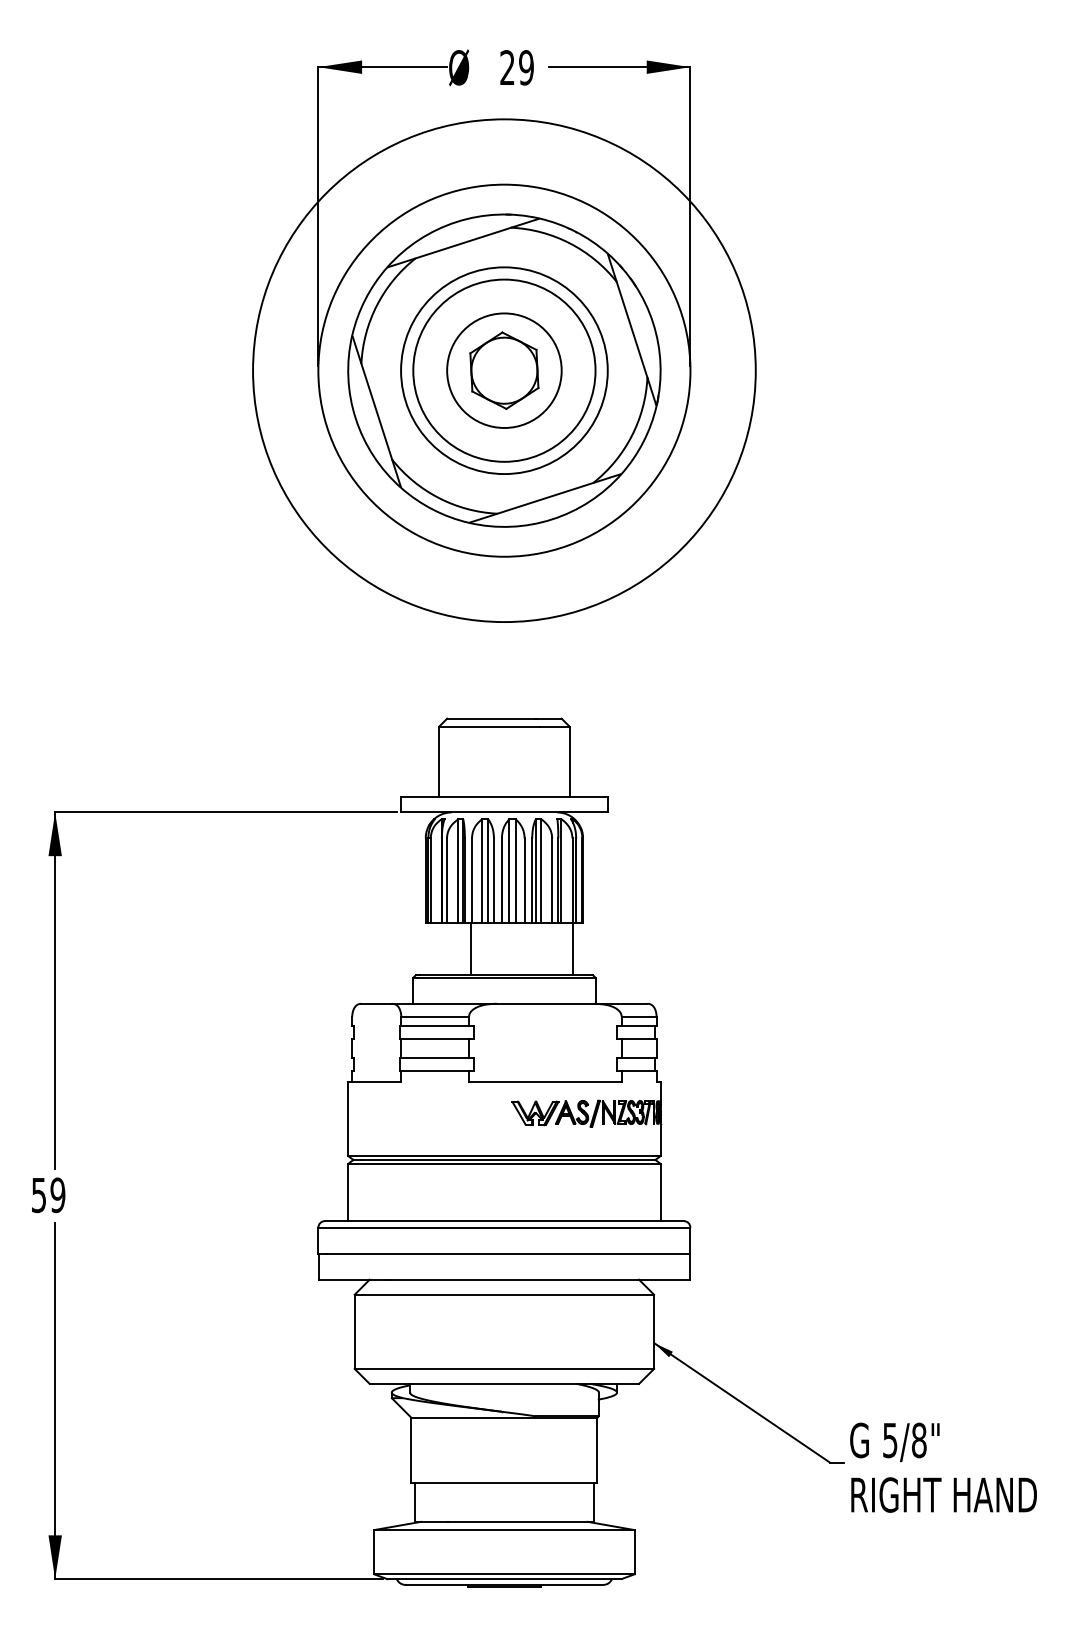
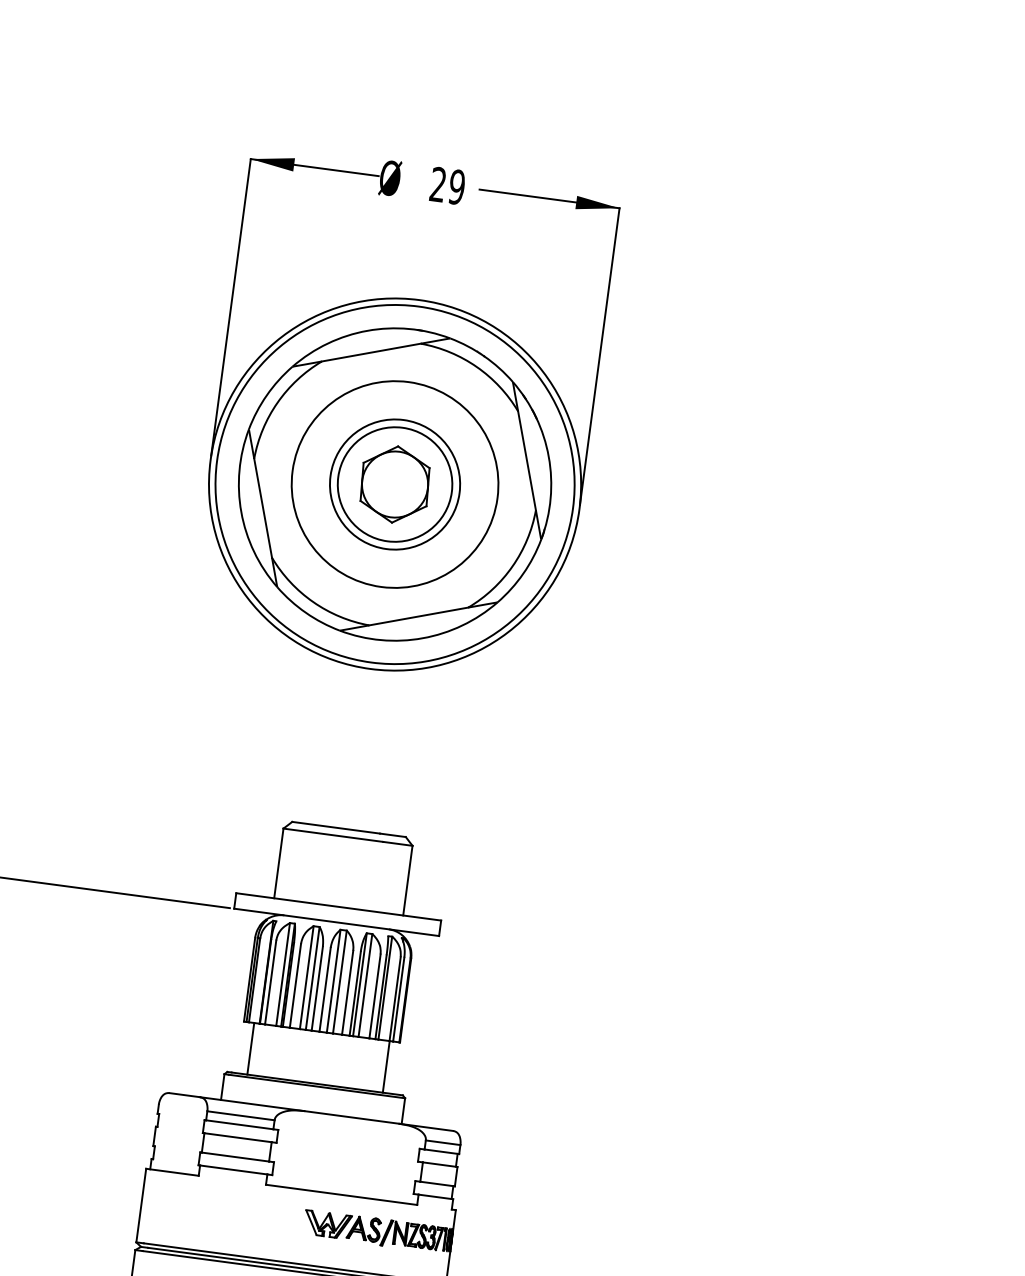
circle: (503, 370) -> (394, 484), size x0.71
circle: (504, 370) -> (395, 484), size x0.71
line: (471, 949) -> (251, 1049), moved

